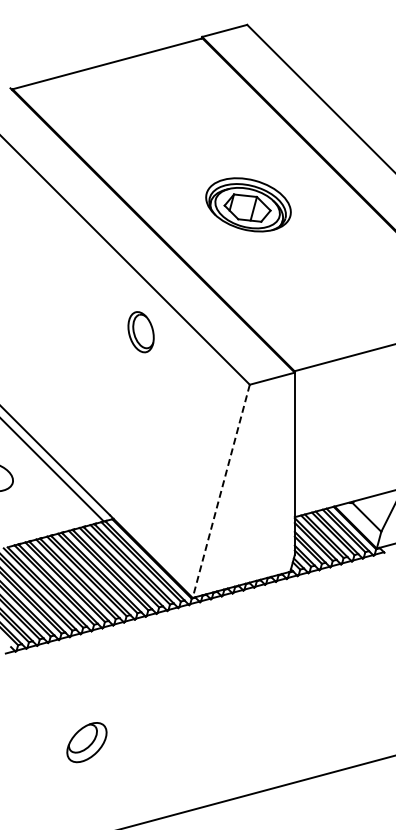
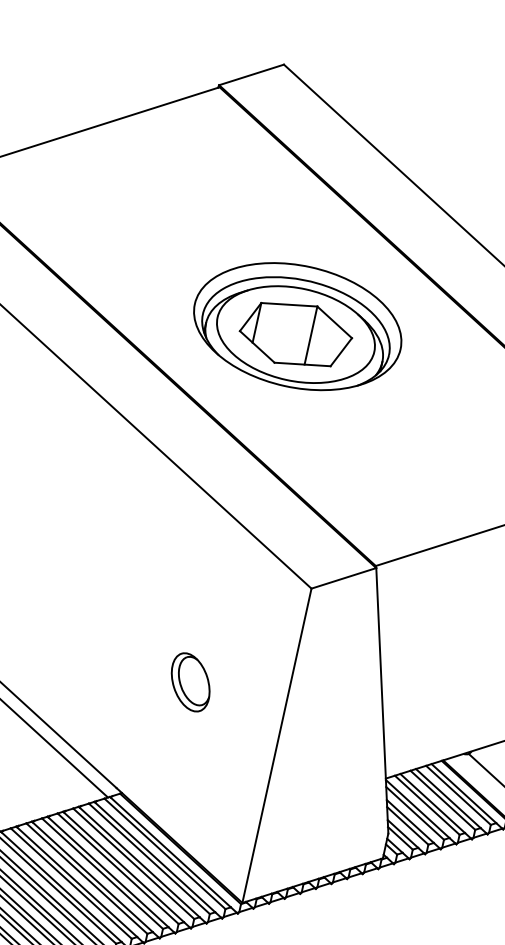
part: (248, 204) -> (297, 326), size x1.67
part: (140, 332) -> (189, 682), moved
line: (221, 491) -> (277, 746), dashed -> solid

